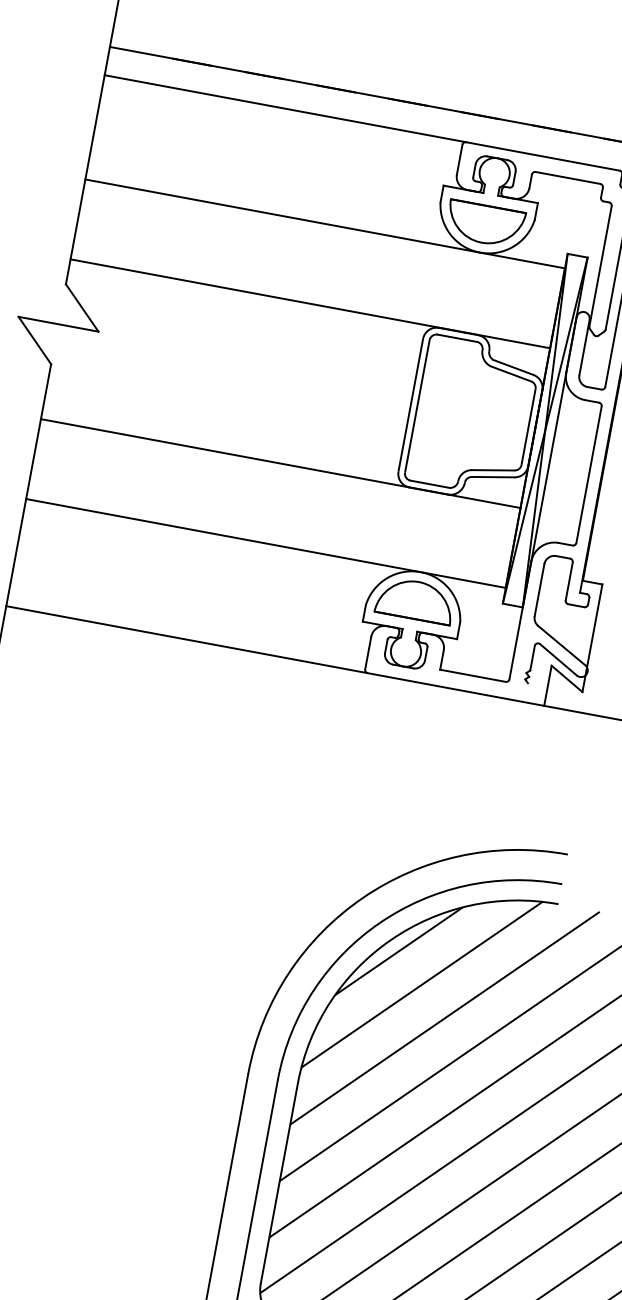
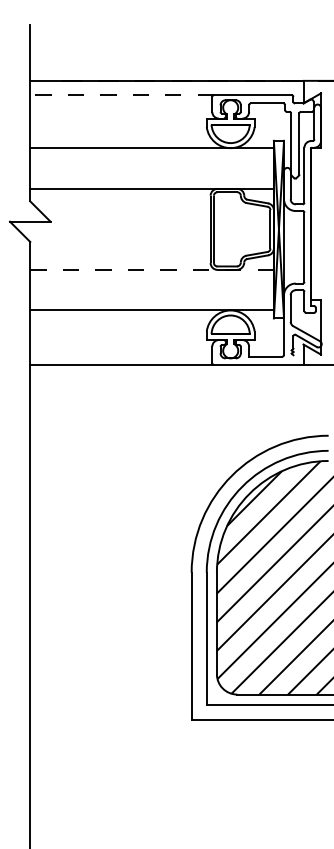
line: (286, 109) -> (122, 95), solid -> dashed
line: (281, 462) -> (152, 269), solid -> dashed

